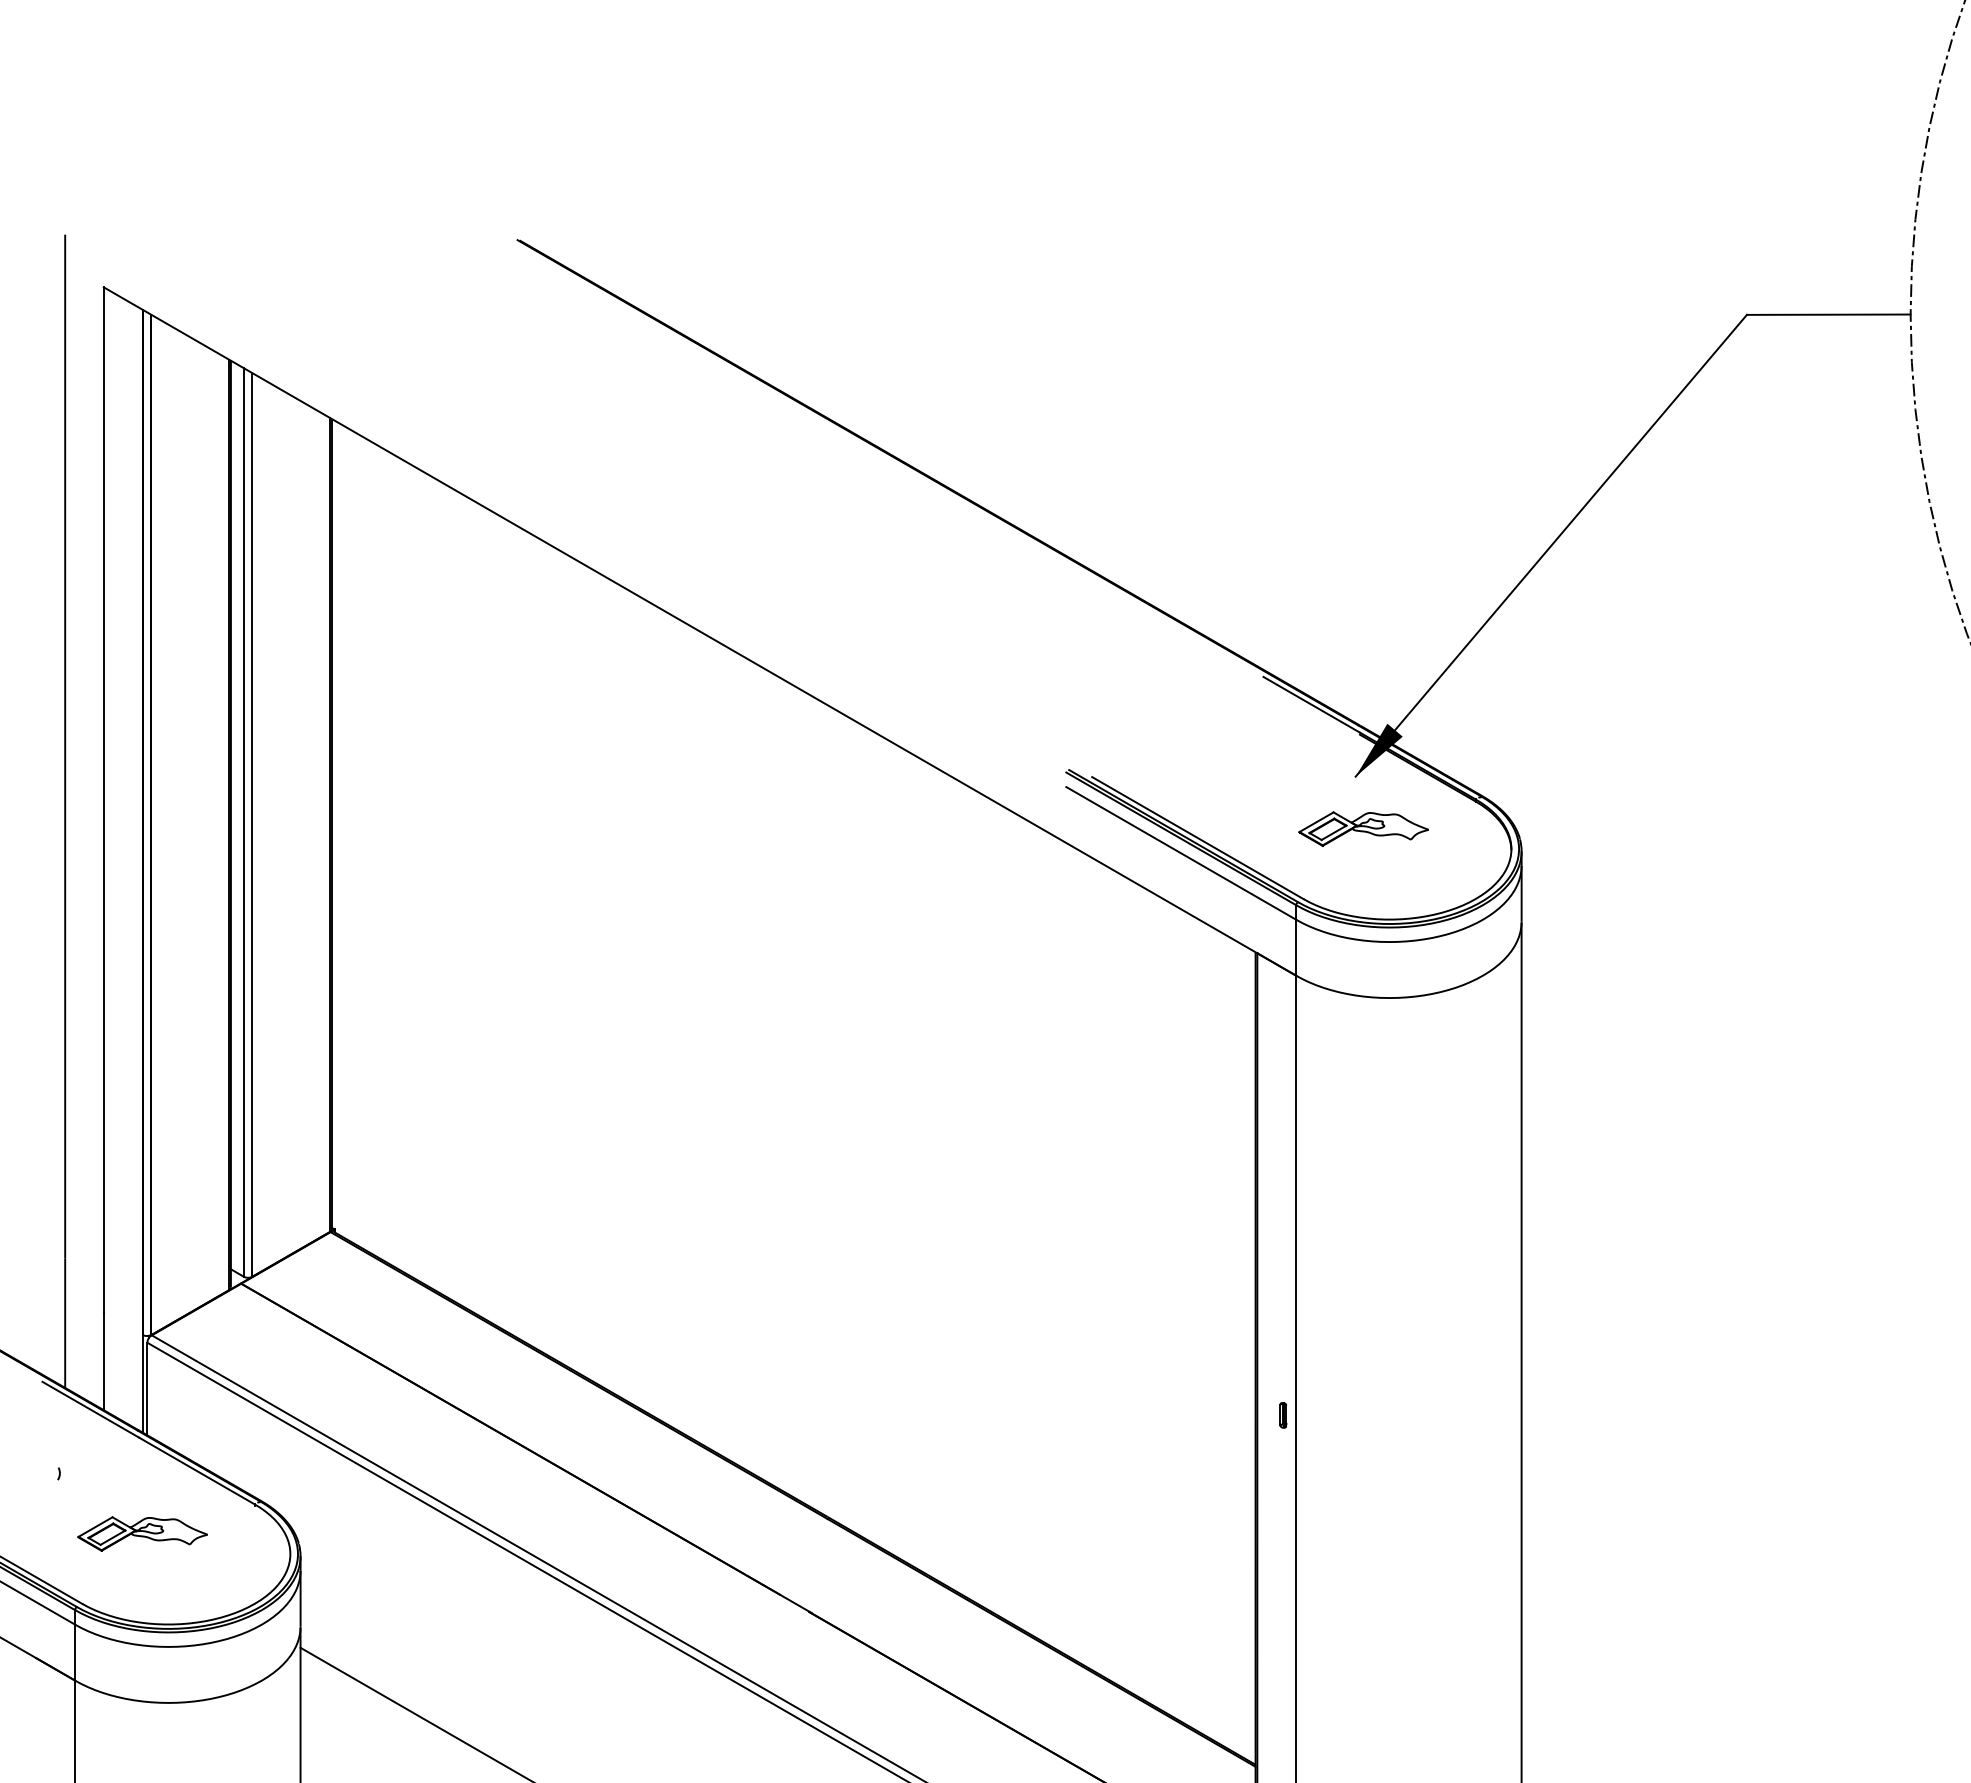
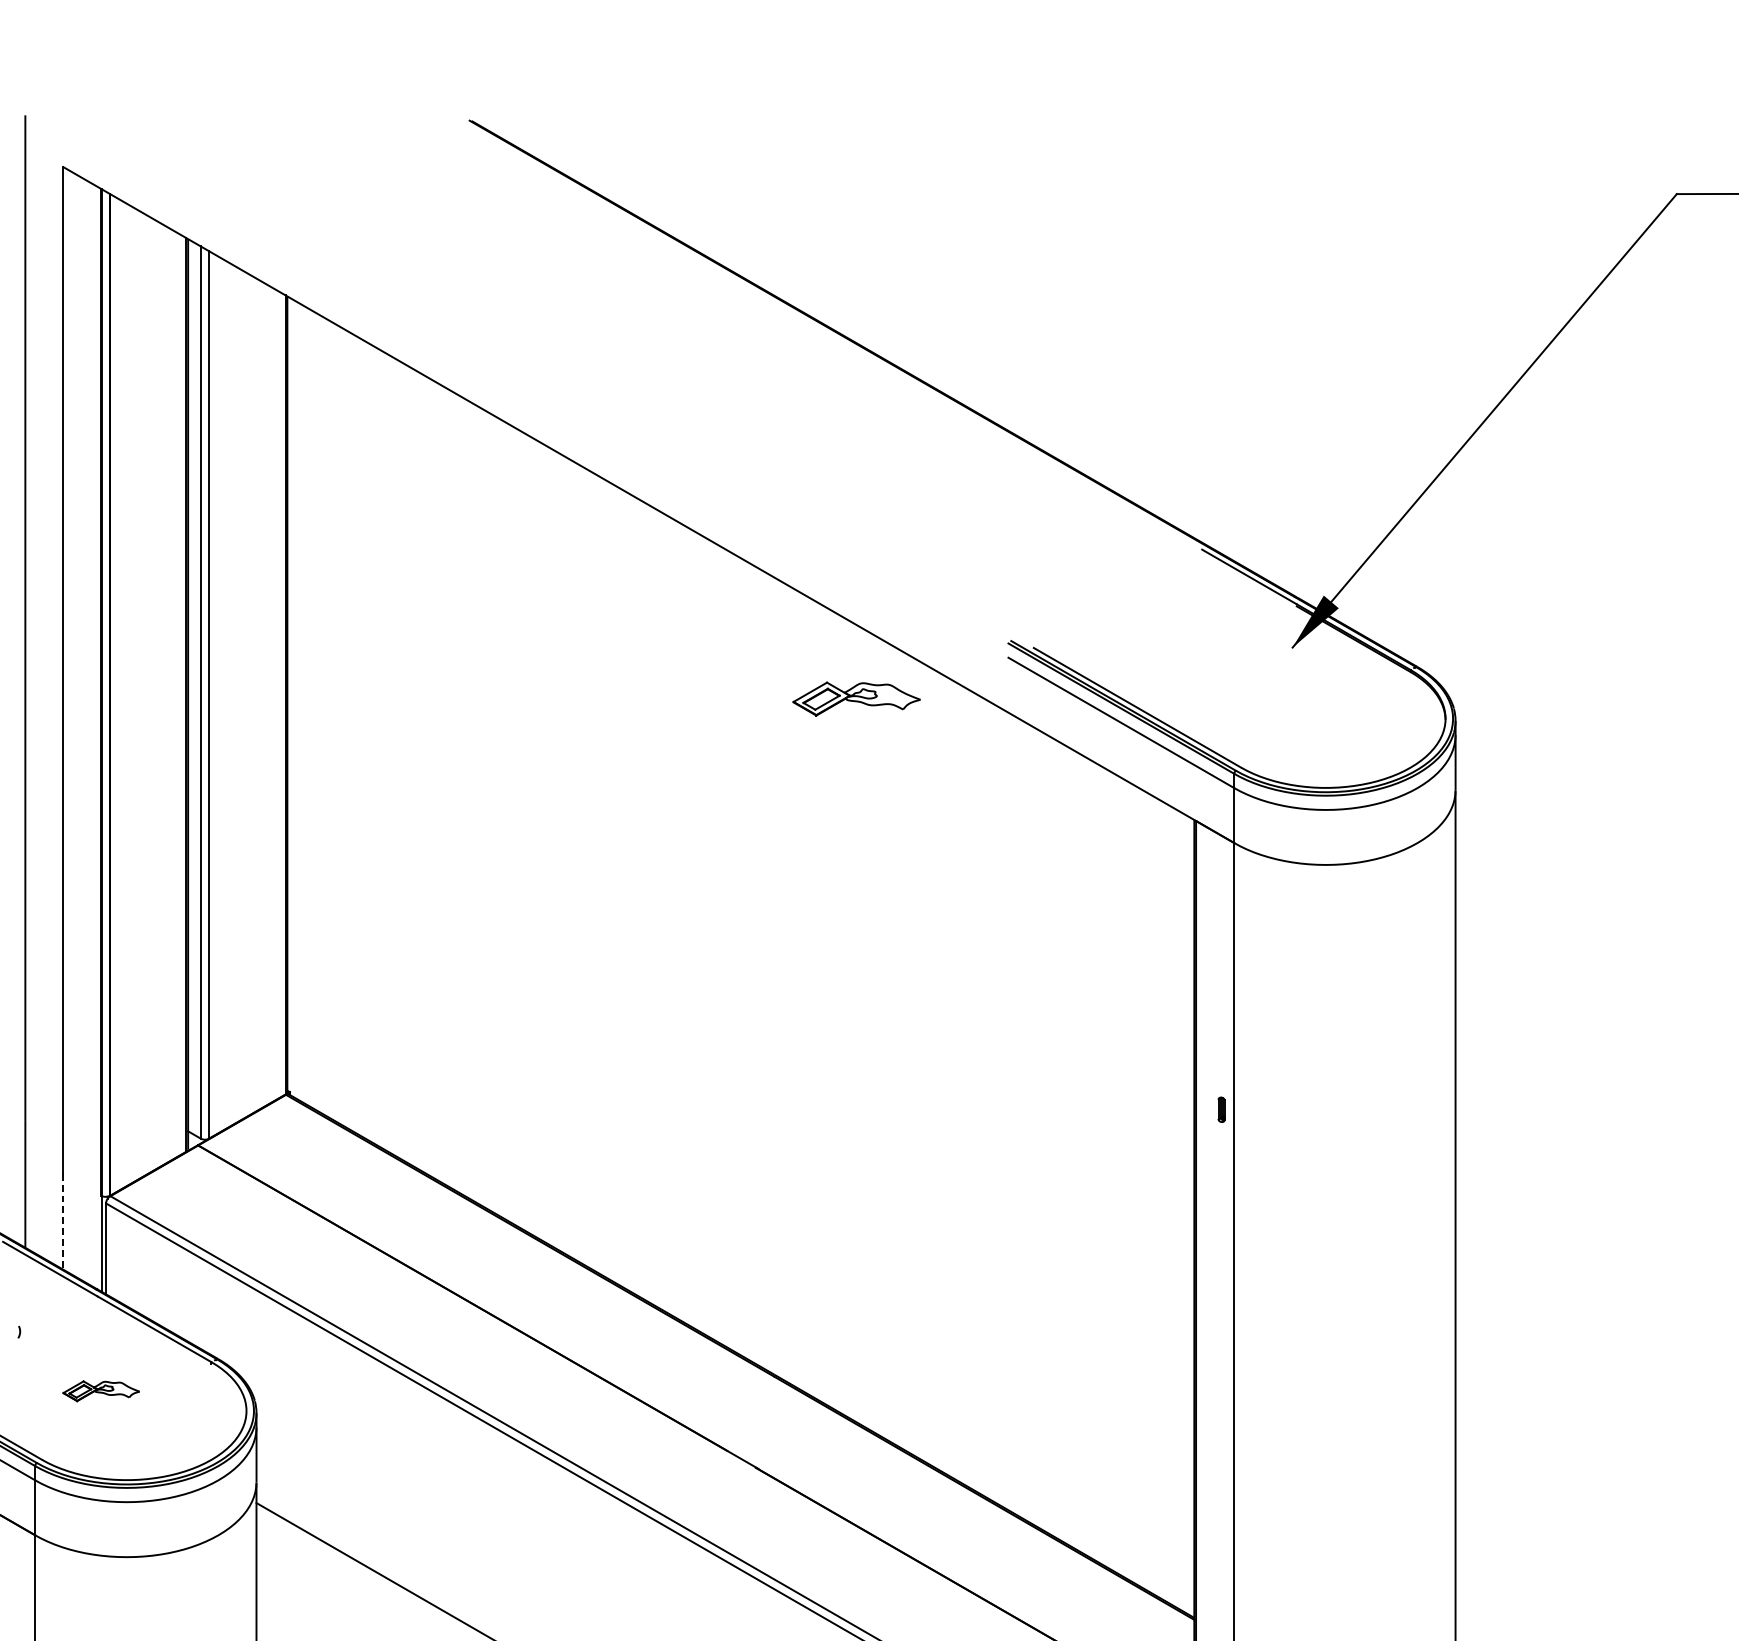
part: (1363, 828) -> (856, 698), moved
line: (103, 1361) -> (62, 1221), solid -> dashed
part: (1283, 1415) -> (1221, 1109), moved
part: (142, 1533) -> (101, 1390), size x0.6

